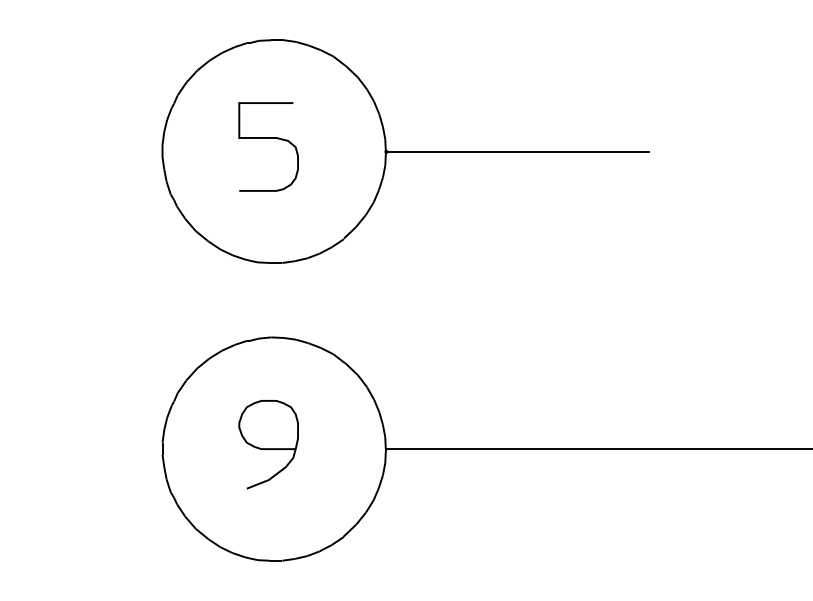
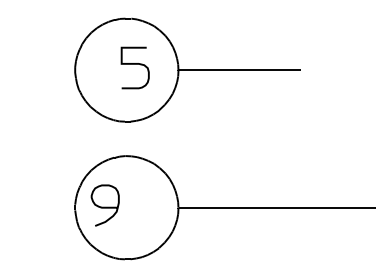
curve: (266, 139) -> (134, 64), moved
curve: (266, 446) -> (104, 206), moved

